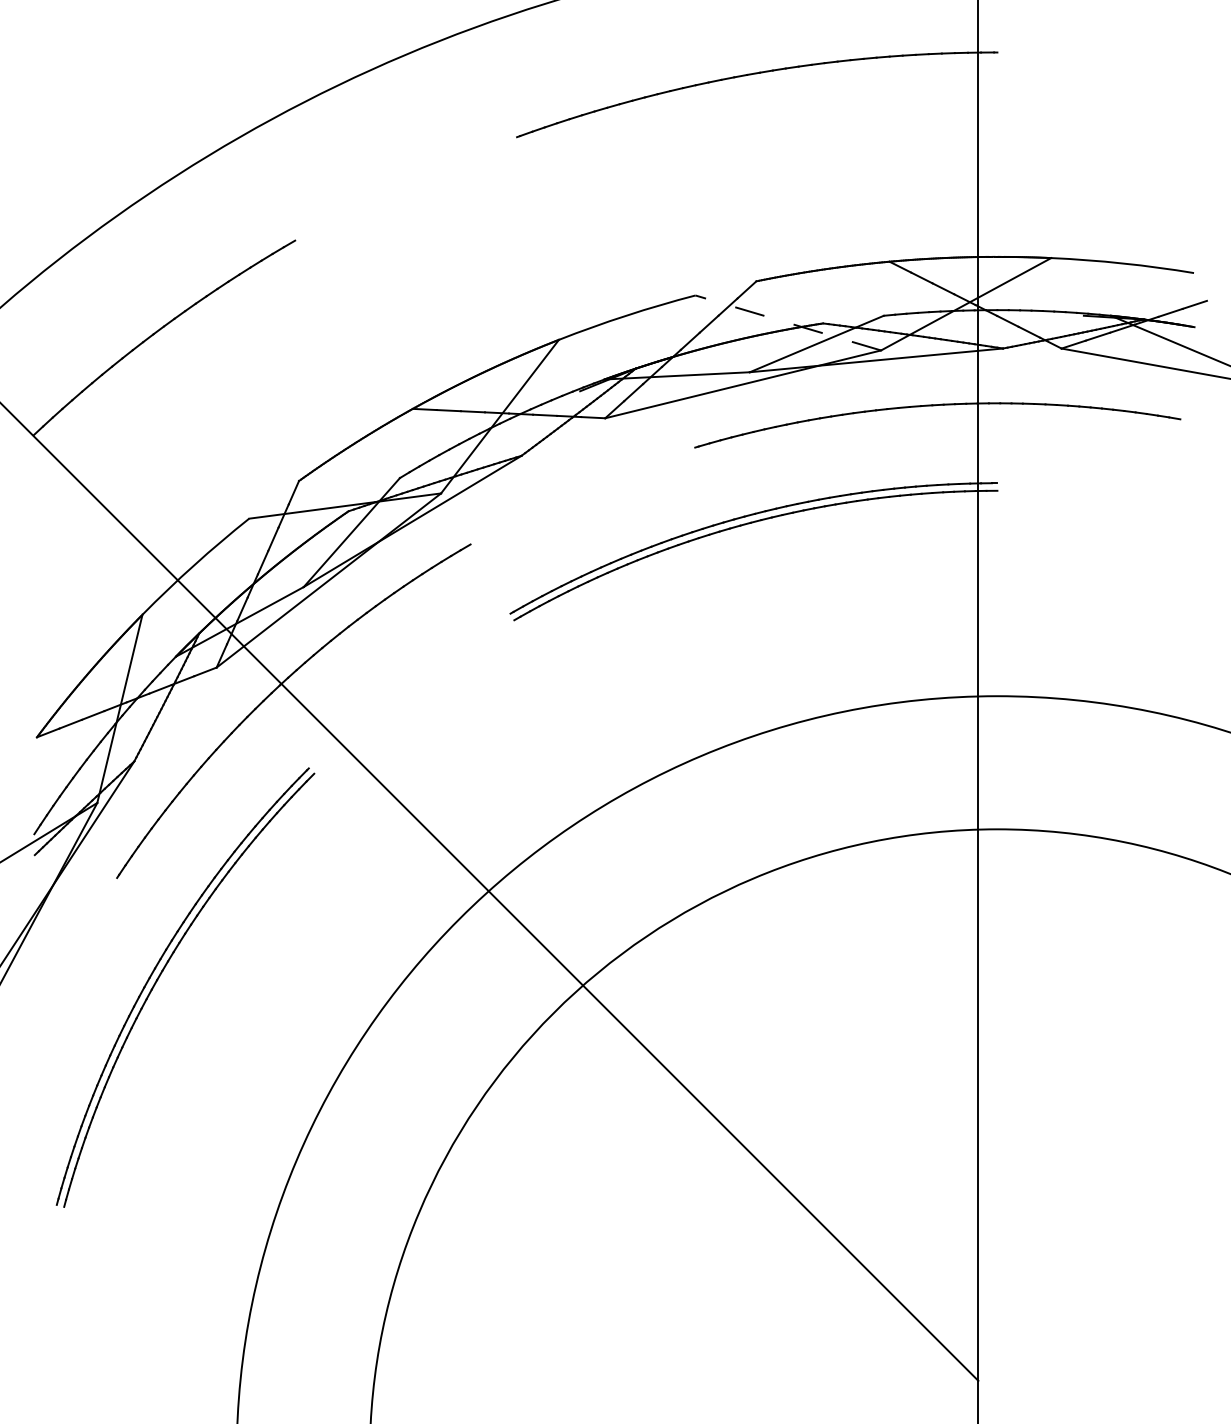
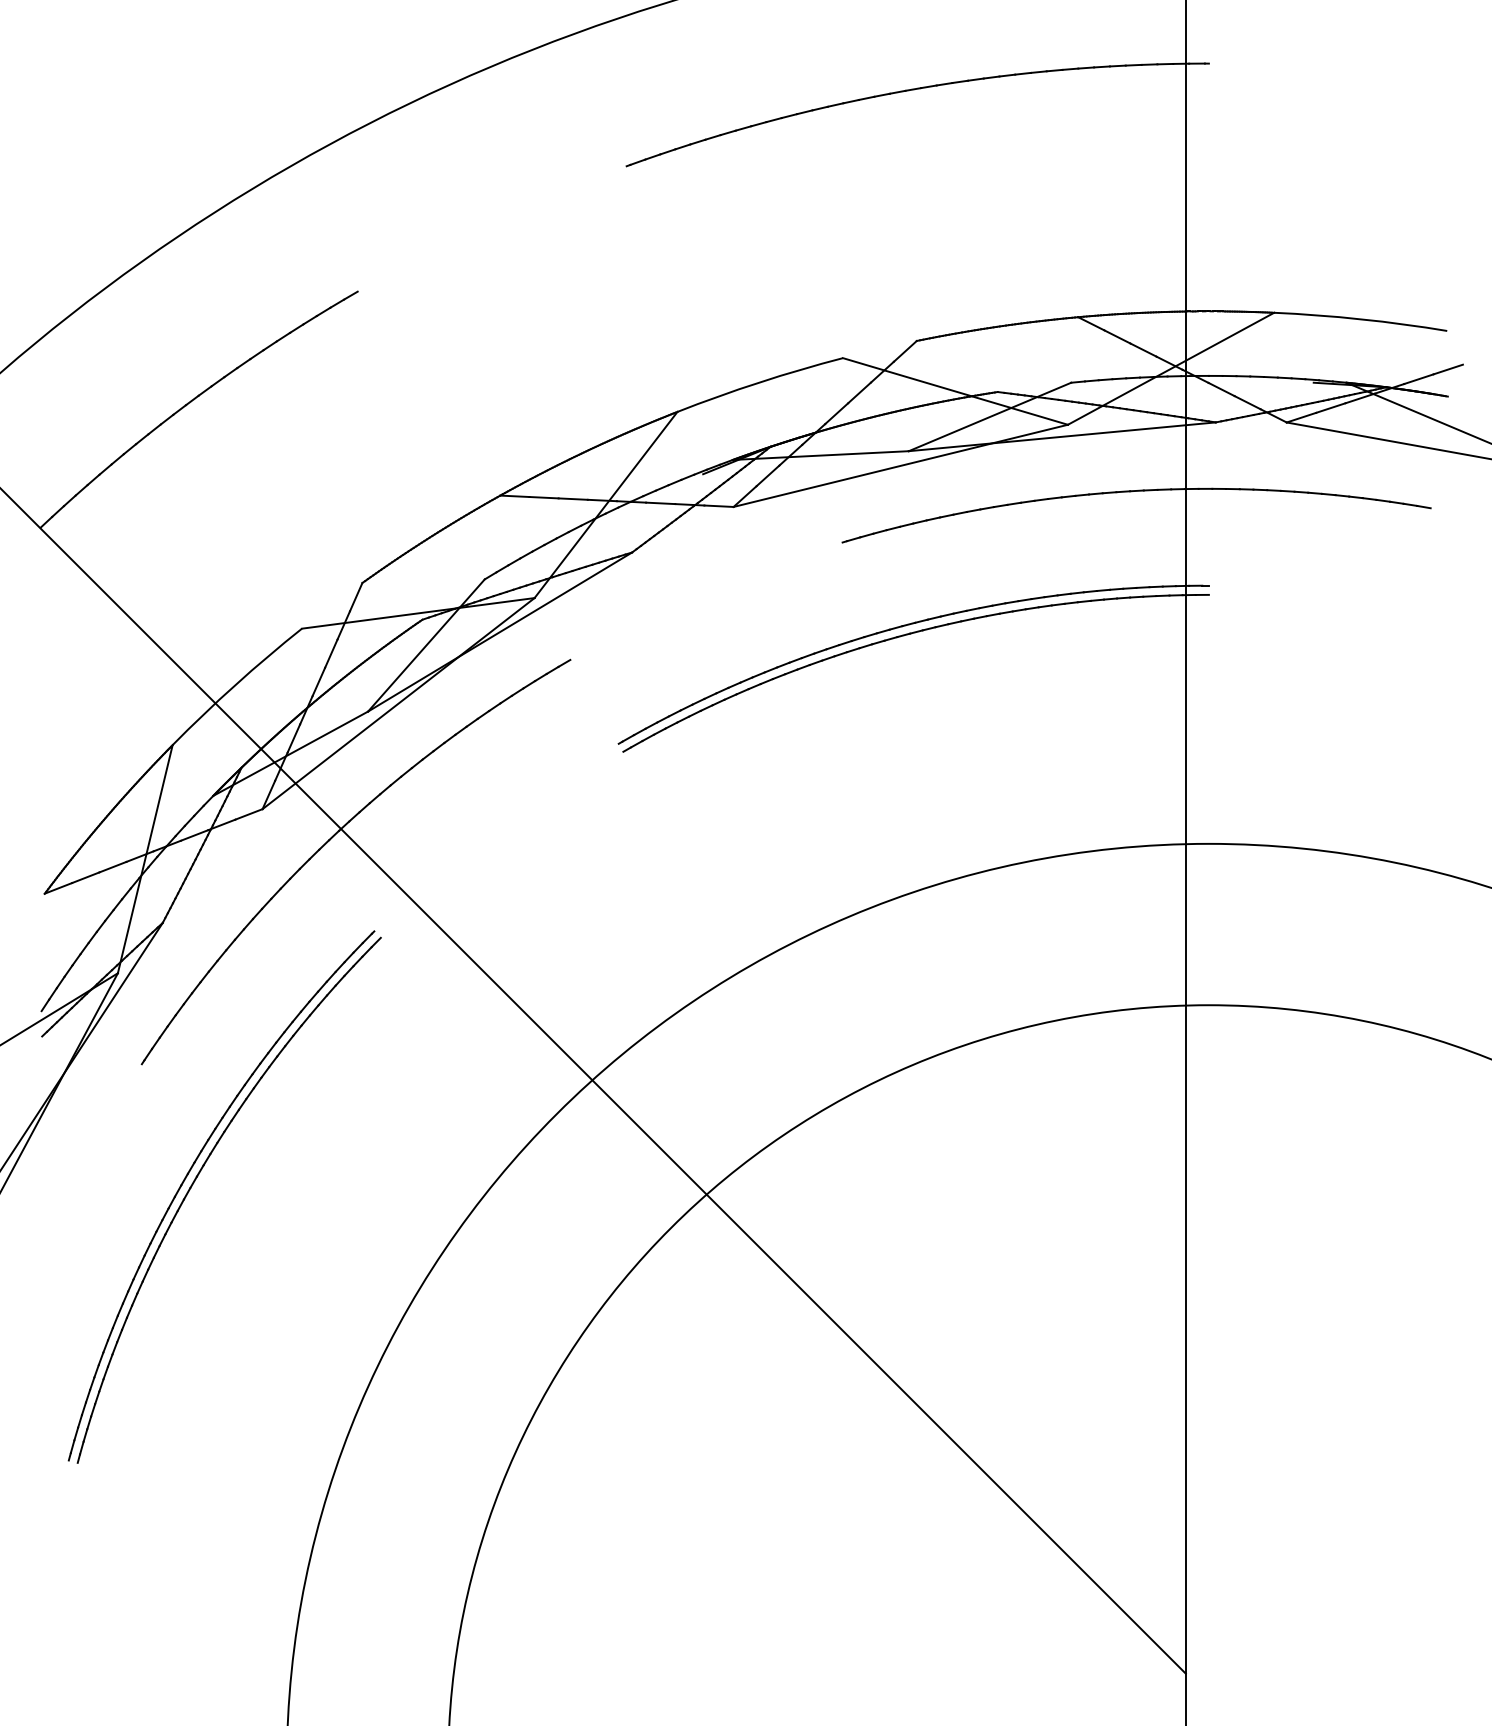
line: (787, 323) -> (954, 391), dashed -> solid

